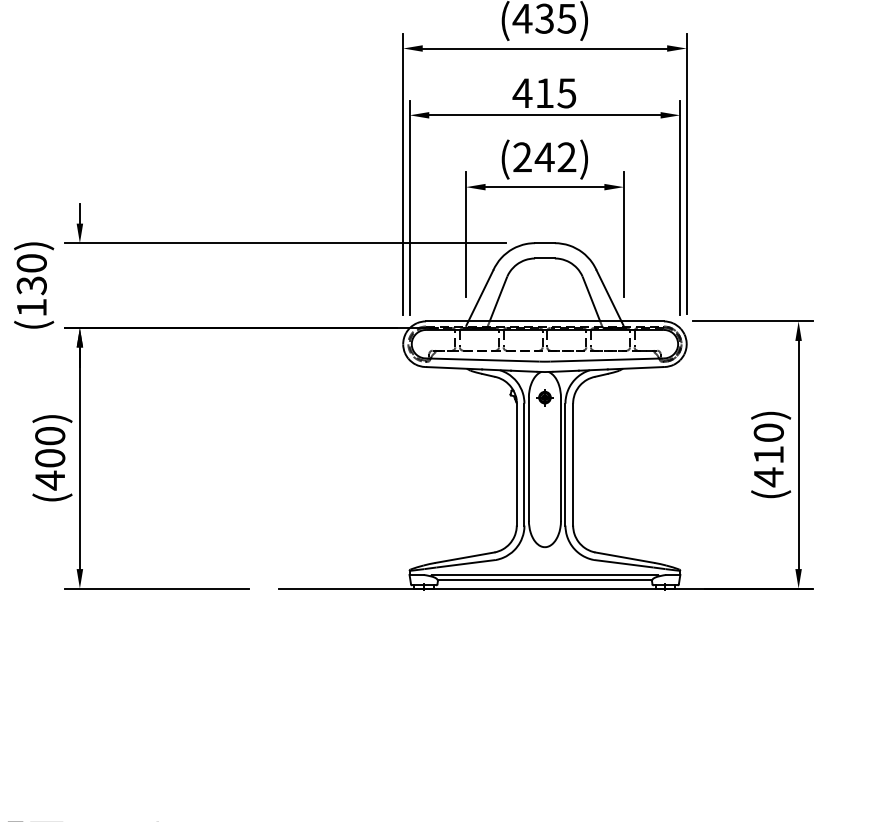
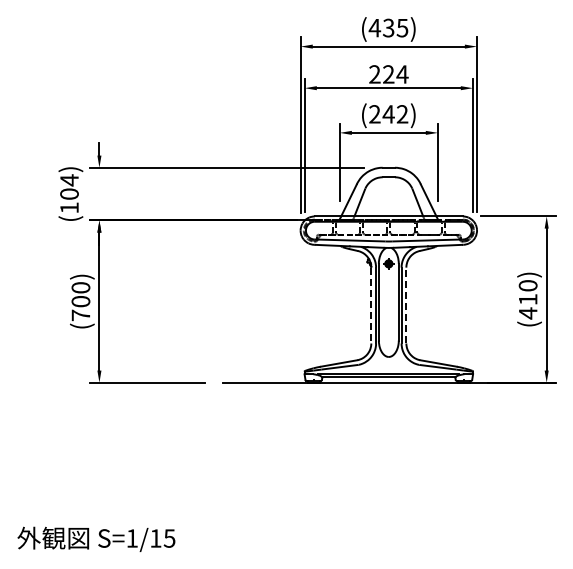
text: (544, 93) -> (388, 74), 415 -> 224
text: (31, 274) -> (69, 187), (130) -> (104)
line: (517, 464) -> (371, 305), solid -> dashed
line: (573, 464) -> (406, 305), solid -> dashed
text: (49, 480) -> (80, 315), (400) -> (700)

